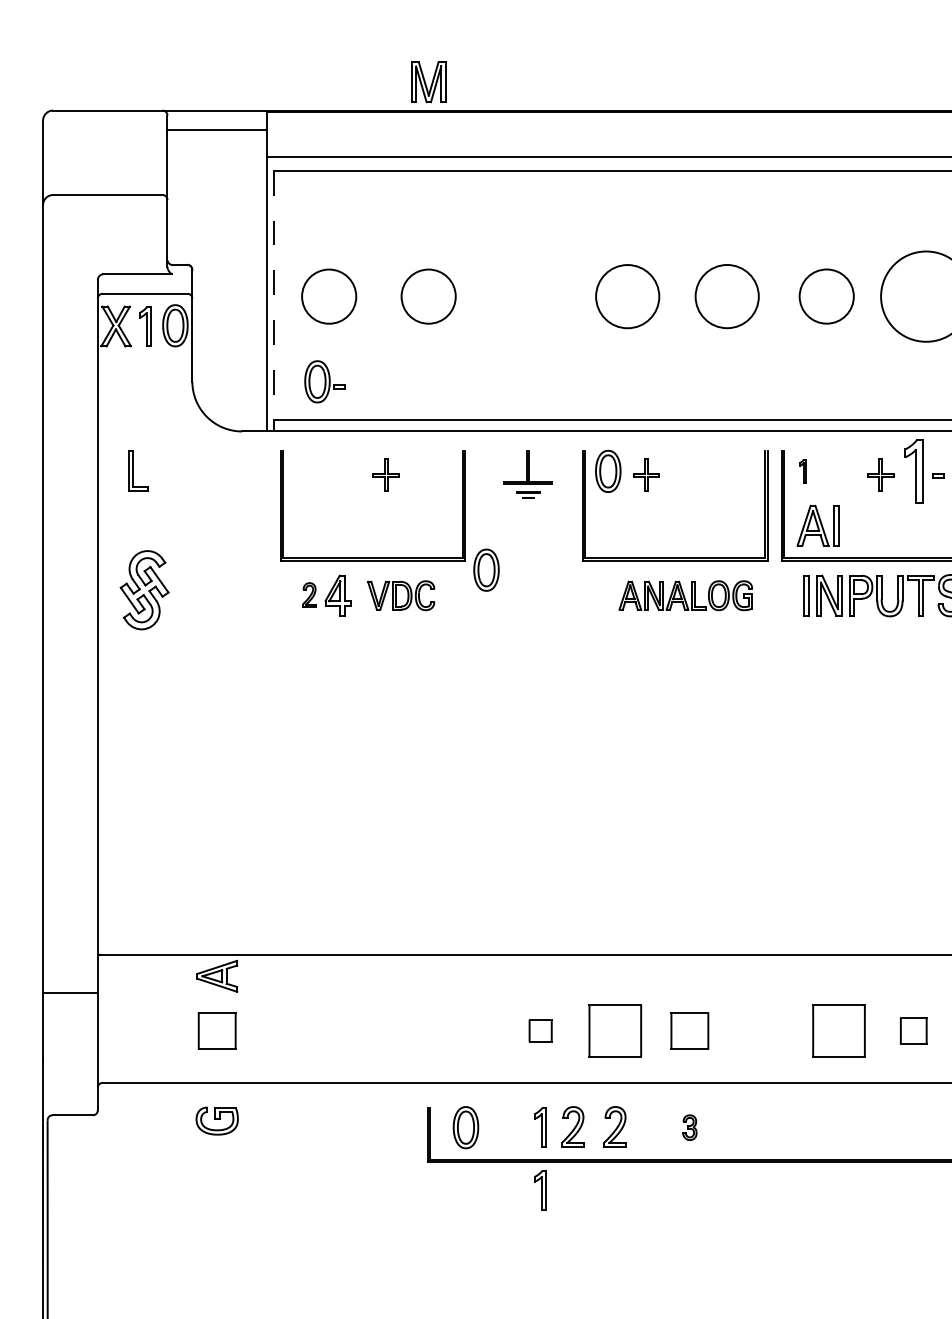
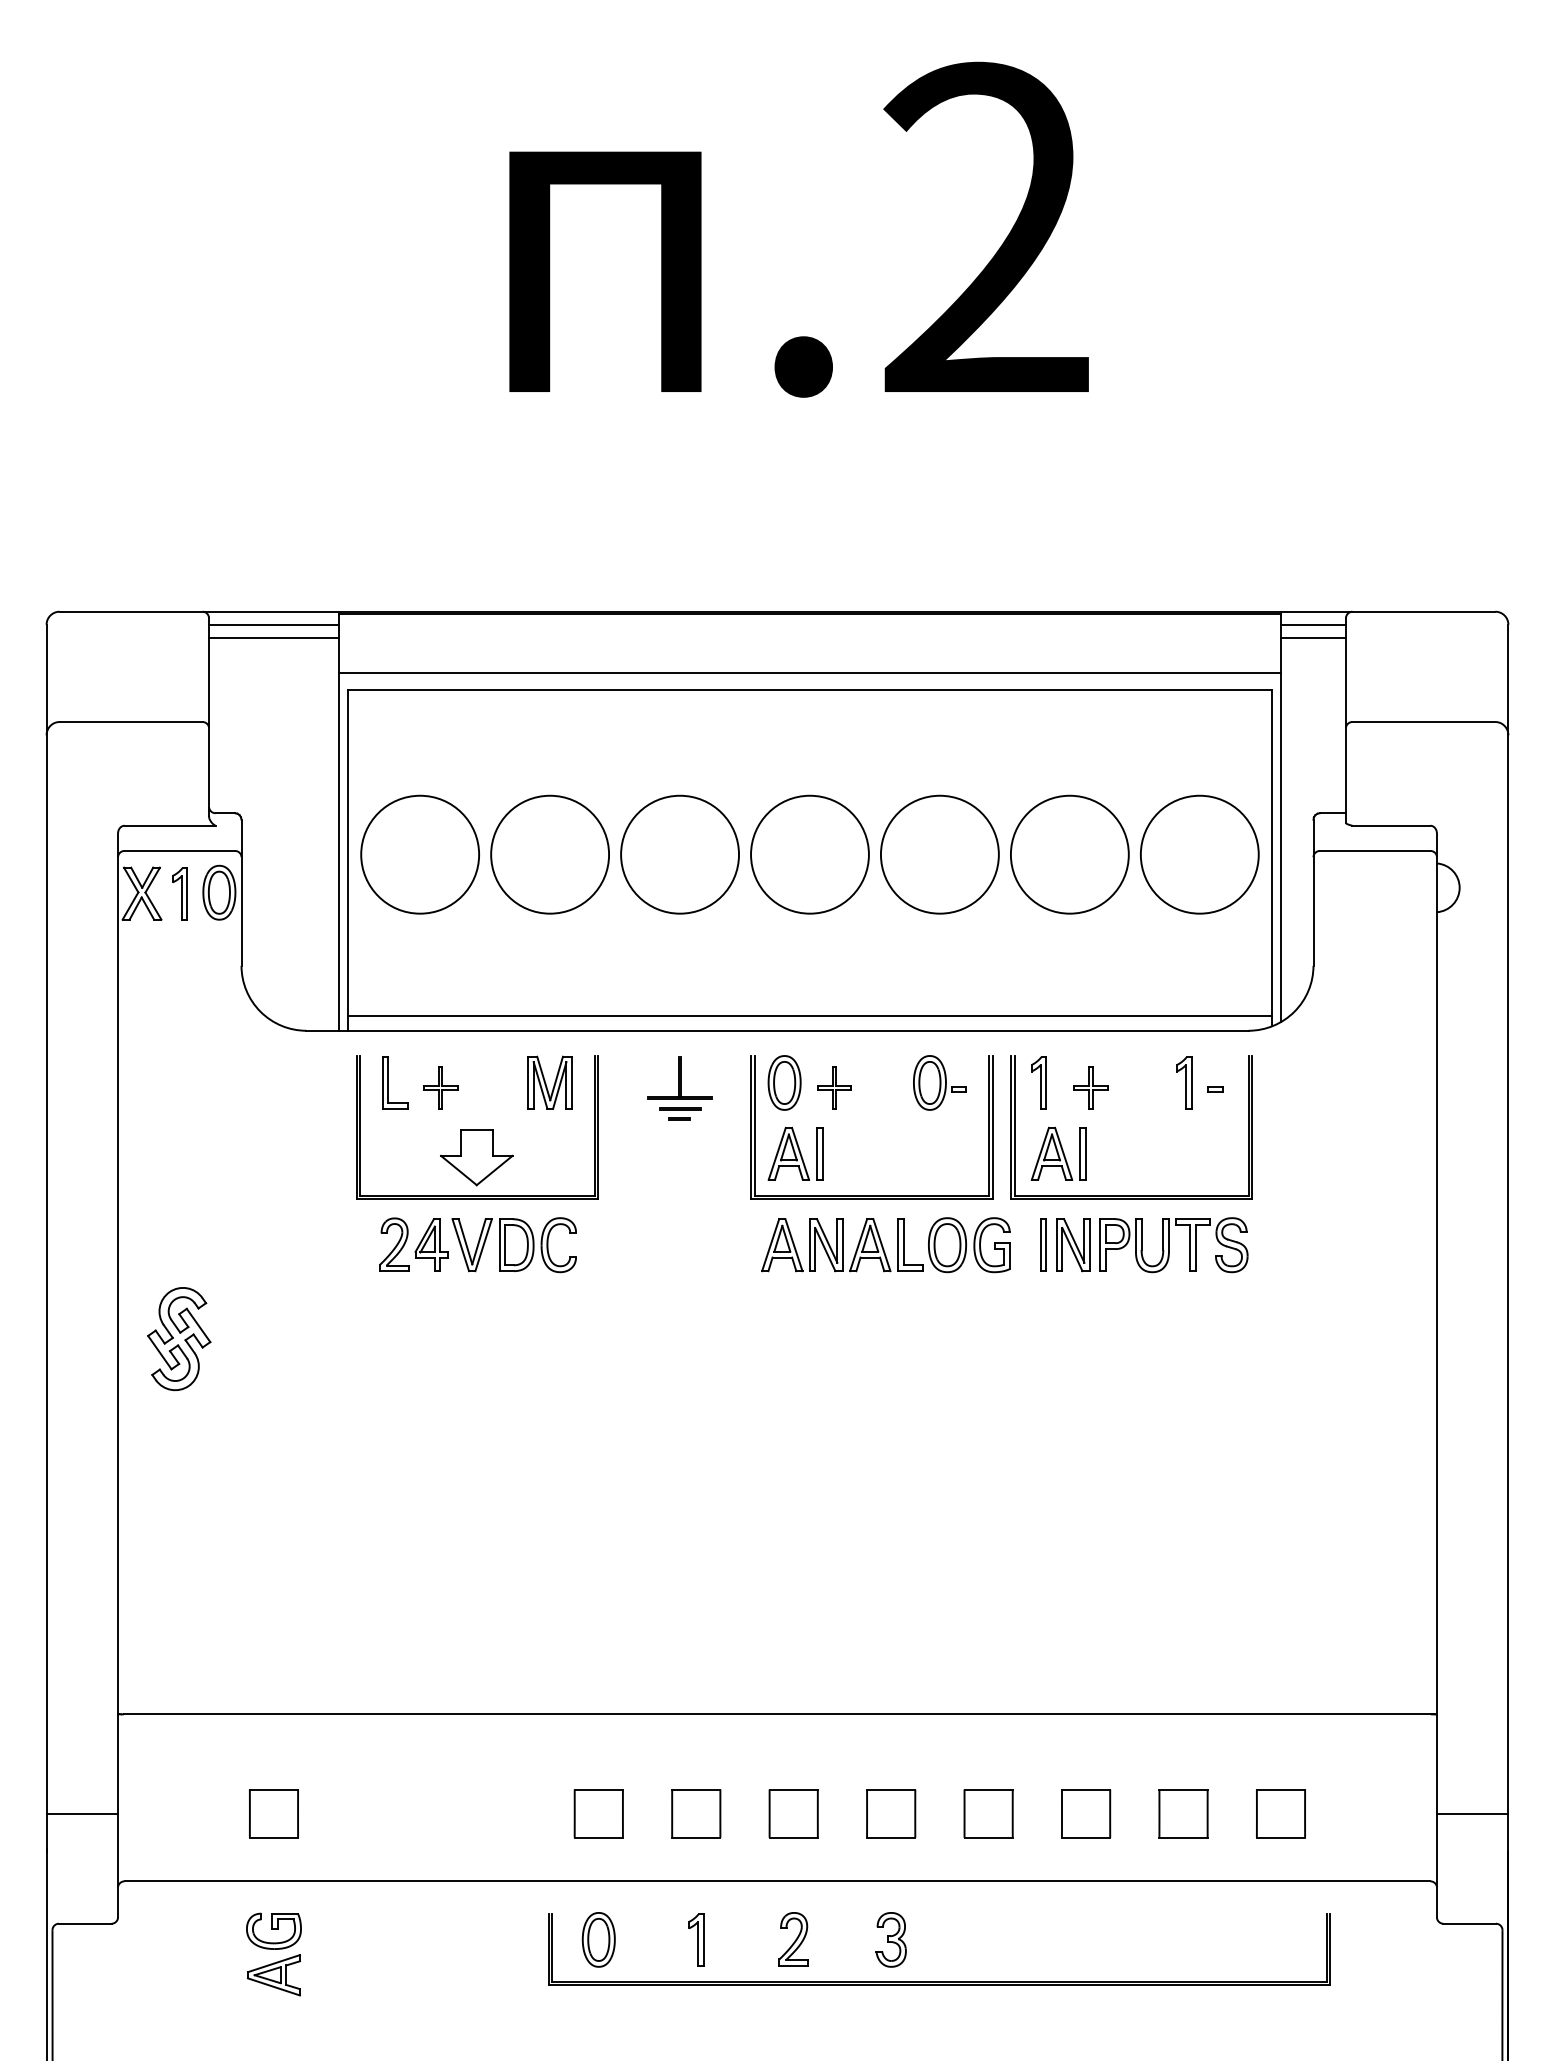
part: (428, 82) -> (549, 1082), moved
line: (216, 120) -> (273, 624), added
circle: (329, 296) -> (420, 854), size x1.67
circle: (428, 296) -> (550, 854), size x1.67
circle: (527, 296) -> (679, 854), added
circle: (627, 296) -> (809, 854), size x1.43
circle: (726, 296) -> (939, 854), size x1.43
circle: (826, 296) -> (1069, 854), size x1.67
line: (274, 301) -> (348, 861), dashed -> solid
part: (324, 381) -> (939, 1082), moved
part: (133, 471) -> (388, 1082), moved
part: (802, 471) -> (1038, 1082), size x1.67
part: (914, 471) -> (1184, 1082), size x0.62
part: (386, 474) -> (440, 1087), moved
part: (880, 474) -> (1090, 1087), moved
part: (528, 494) -> (680, 1113), size x1.43
part: (616, 525) -> (795, 1153), added
part: (372, 528) -> (476, 1157), added
part: (486, 569) -> (625, 1211), removed
part: (144, 590) -> (179, 1339), moved
part: (309, 595) -> (394, 1244), size x1.67
part: (400, 595) -> (513, 1245), size x1.43
part: (685, 595) -> (885, 1245), size x1.43
part: (216, 976) -> (273, 1975), moved
line: (70, 992) -> (82, 1813), moved
part: (465, 1030) -> (598, 1813), added
part: (540, 1030) -> (696, 1813), size x1.67
part: (615, 1030) -> (793, 1813), size x0.71
part: (764, 1030) -> (988, 1813), added
part: (839, 1030) -> (1086, 1813), size x0.71
part: (913, 1030) -> (1183, 1813), size x1.43
part: (572, 1127) -> (738, 1939), removed
part: (689, 1127) -> (890, 1939), size x1.67
part: (540, 1190) -> (696, 2021), removed

